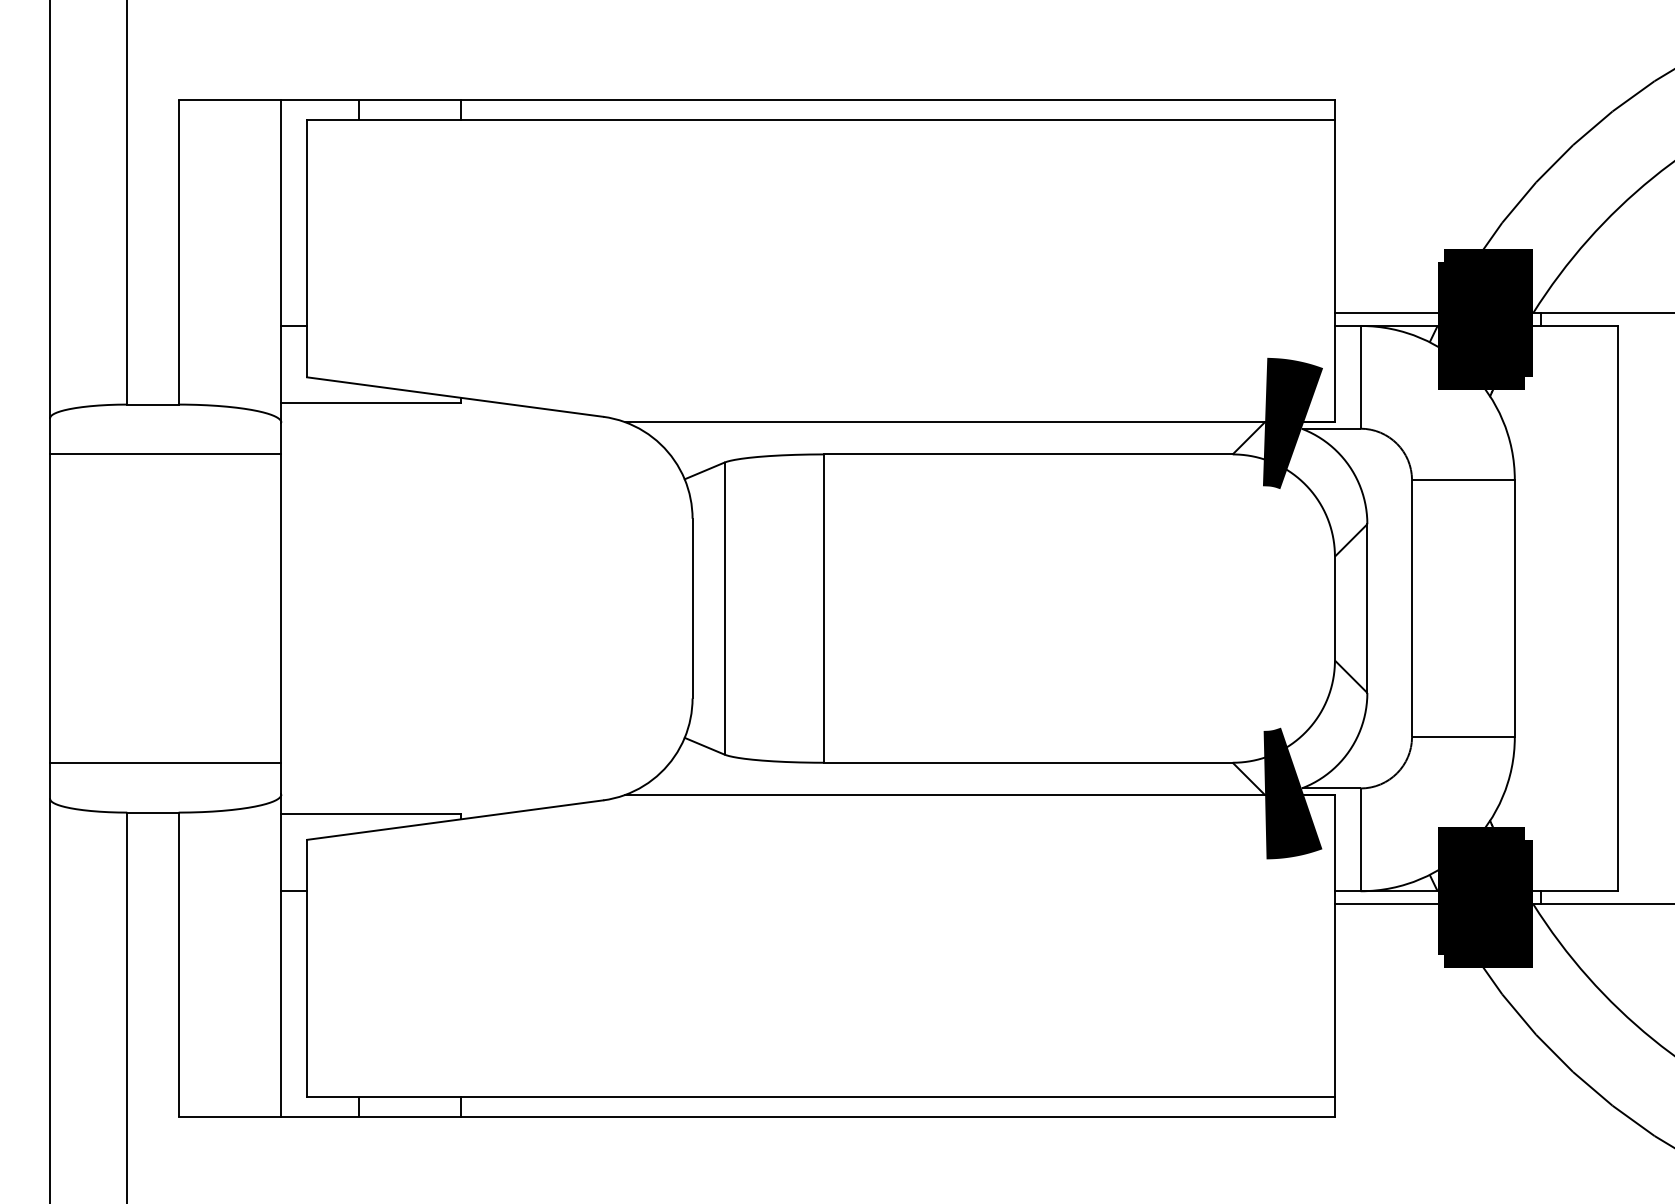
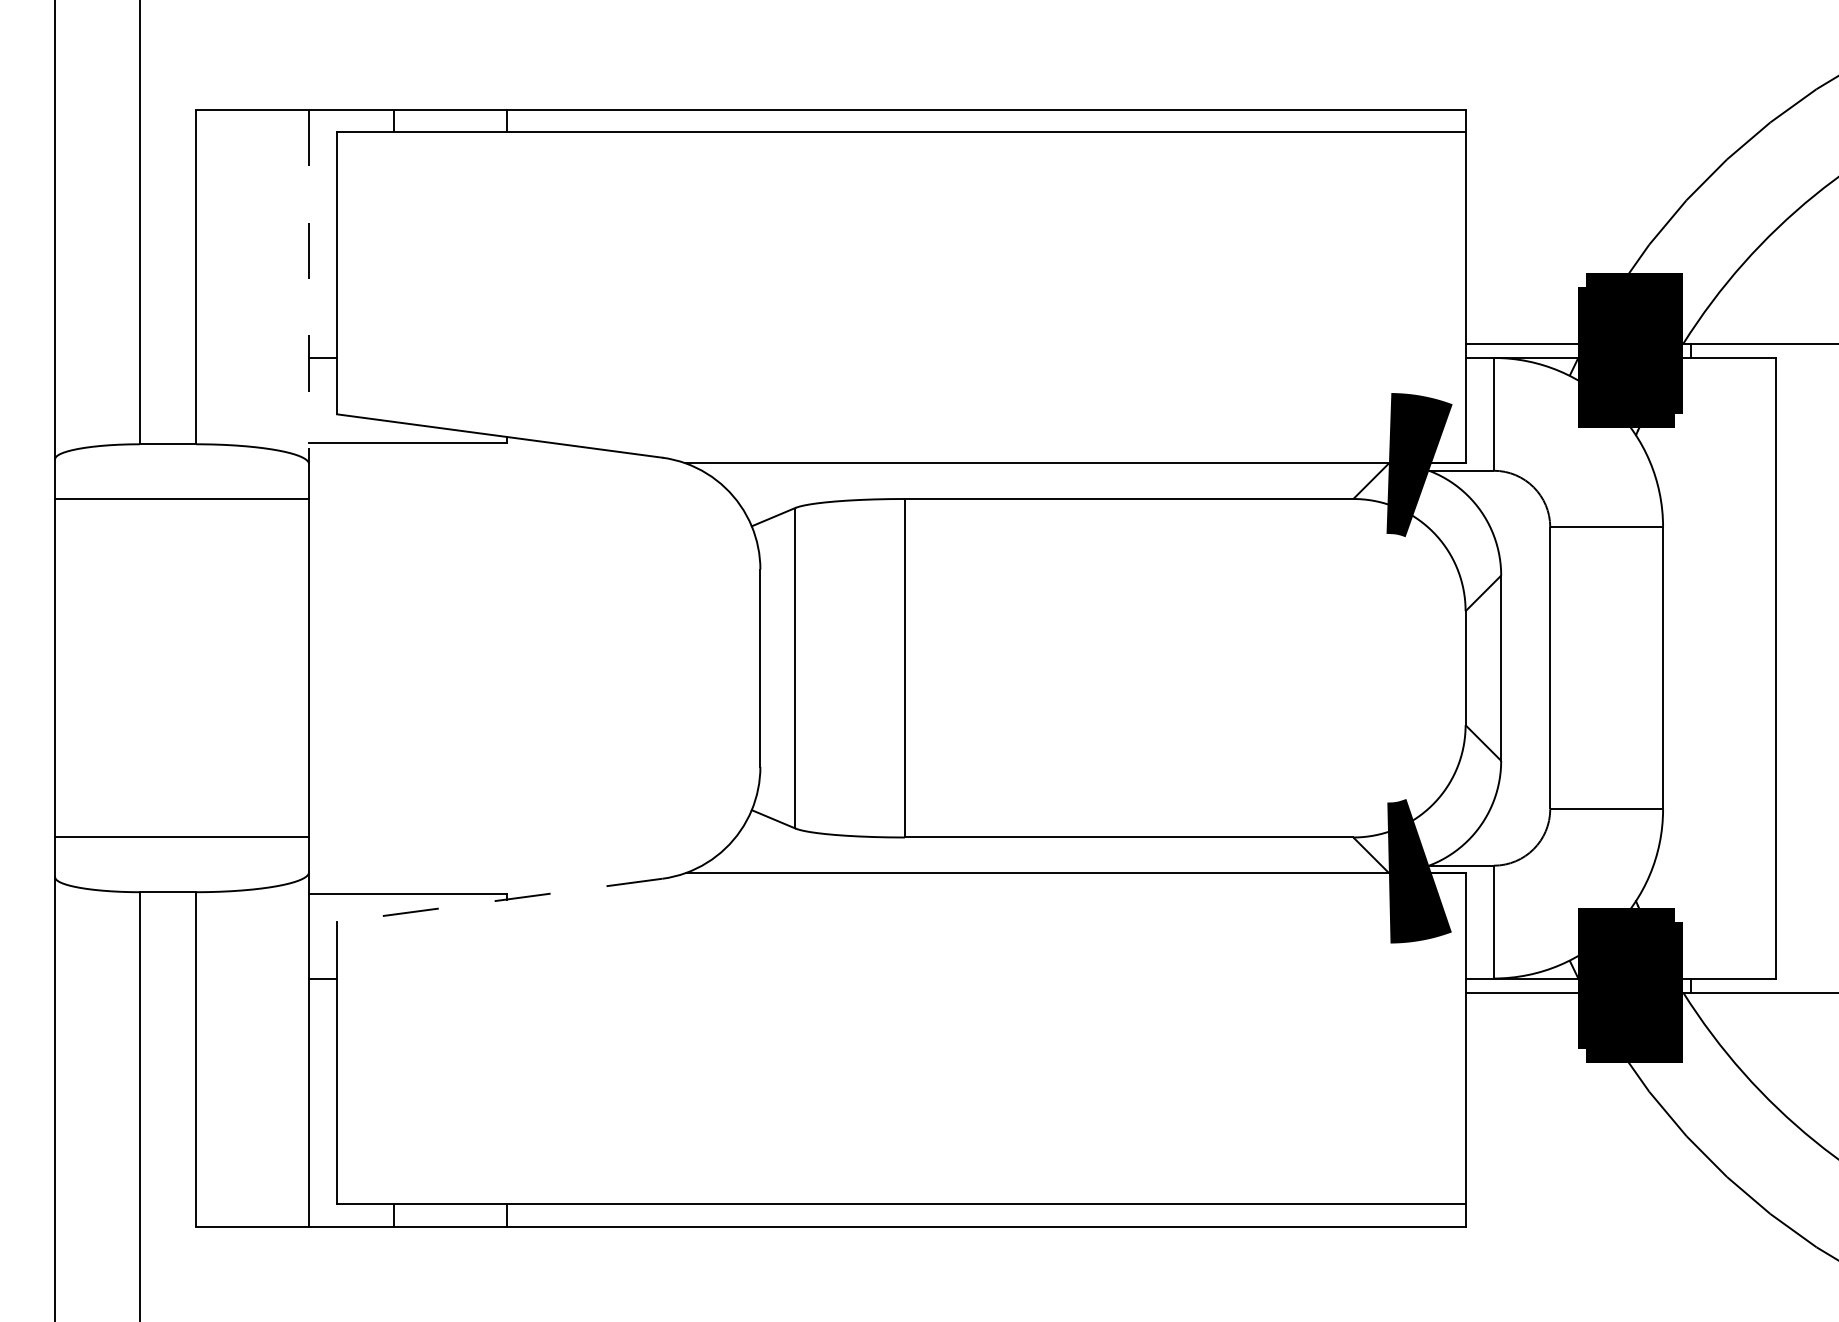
line: (281, 261) -> (309, 287), solid -> dashed
line: (454, 820) -> (499, 900), solid -> dashed

